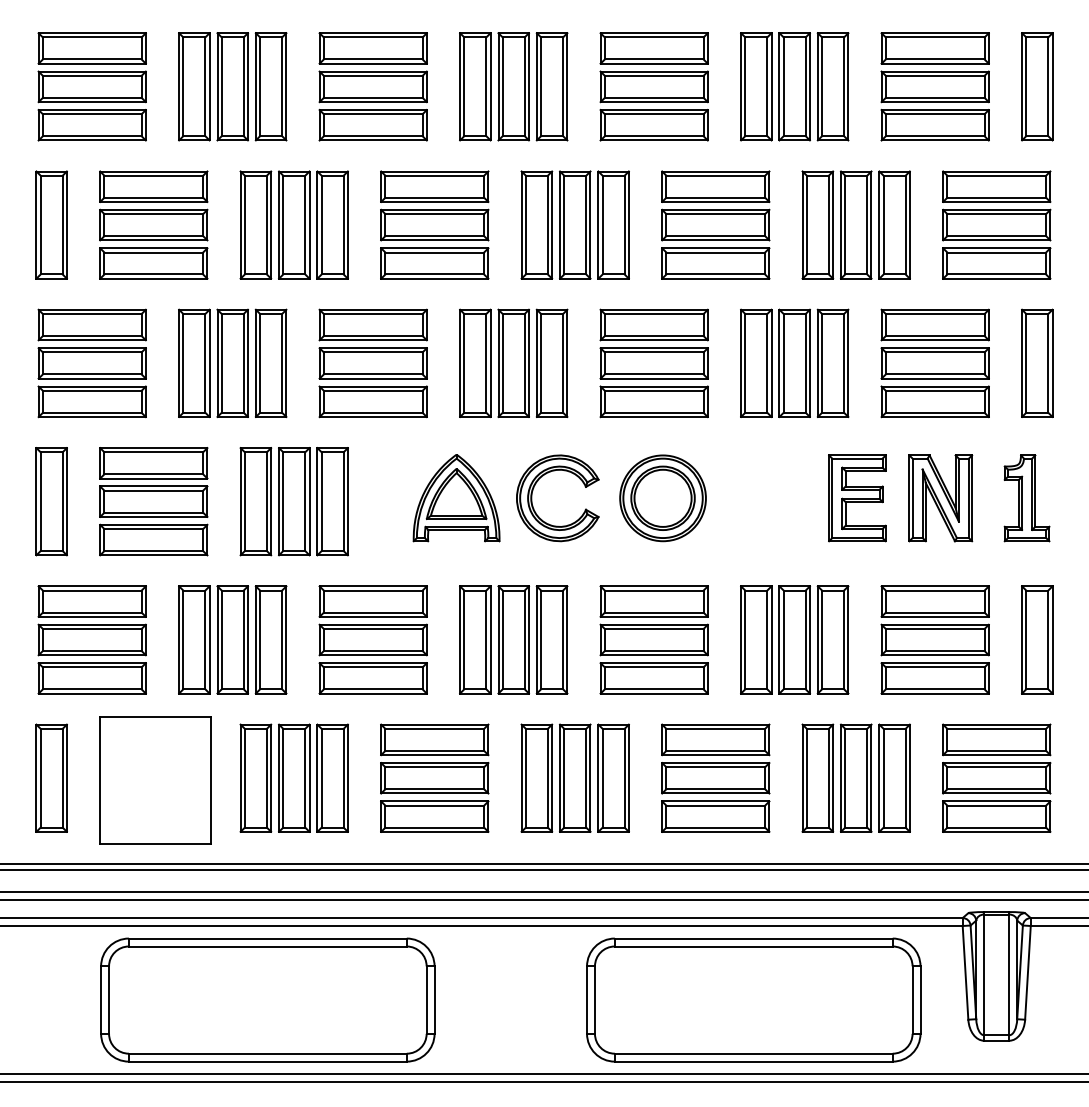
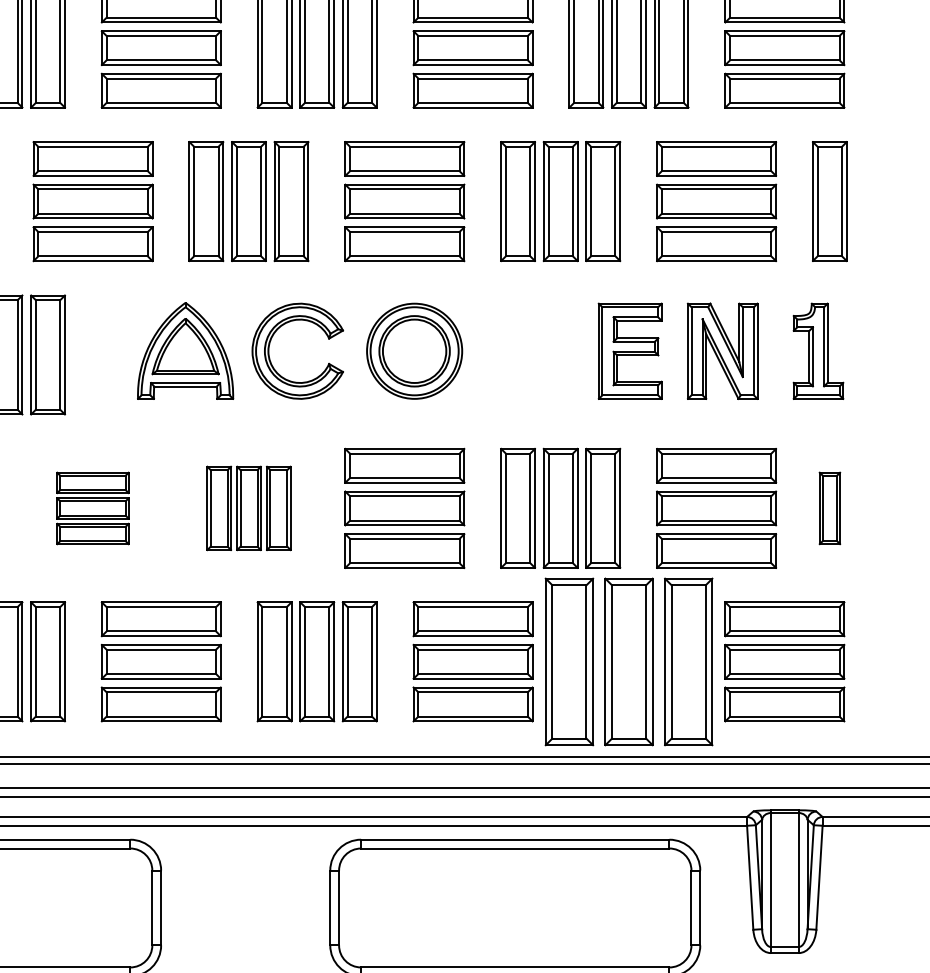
part: (372, 639) -> (92, 507), size x0.6
part: (513, 639) -> (248, 507), size x0.7
part: (1037, 639) -> (830, 507), size x0.6
part: (855, 777) -> (628, 661), size x1.4

